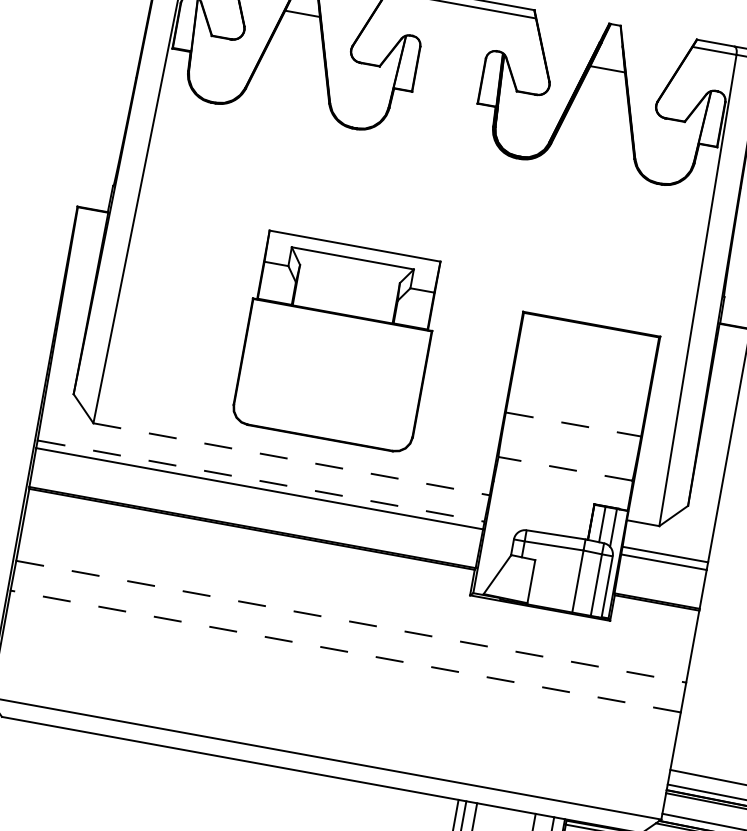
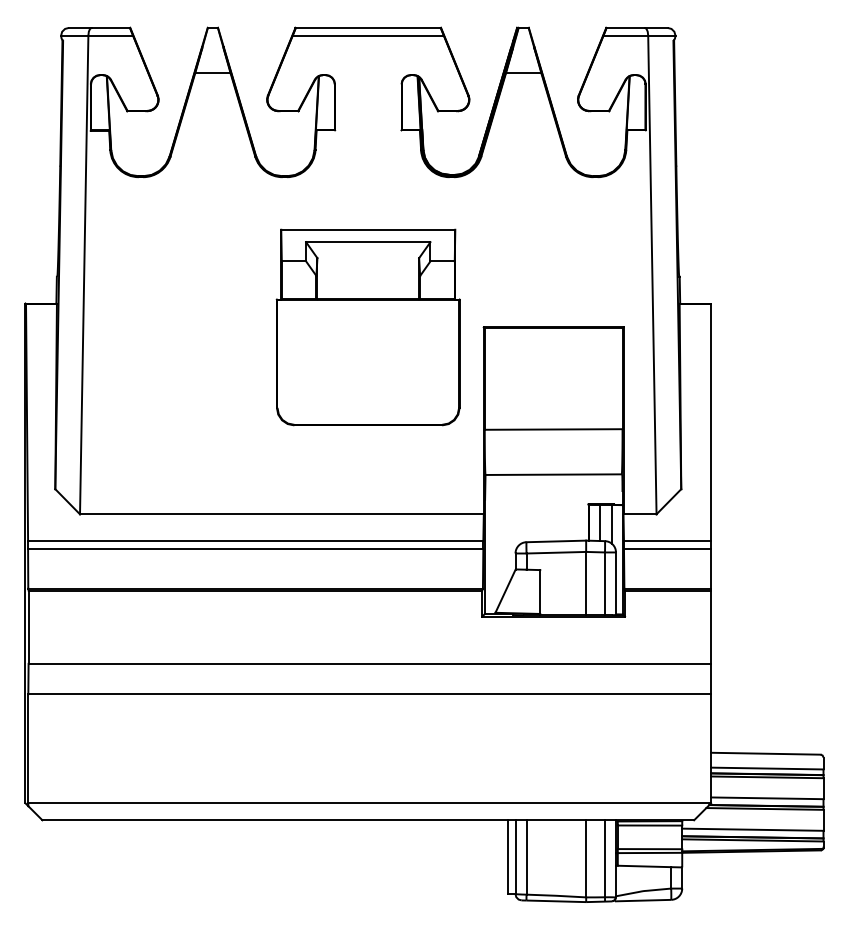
part: (336, 341) -> (367, 327), moved
line: (573, 424) -> (553, 429), dashed -> solid
line: (291, 459) -> (281, 514), dashed -> solid
line: (565, 468) -> (553, 474), dashed -> solid
line: (260, 481) -> (255, 541), dashed -> solid
line: (351, 621) -> (370, 663), dashed -> solid
line: (345, 651) -> (369, 694), dashed -> solid

